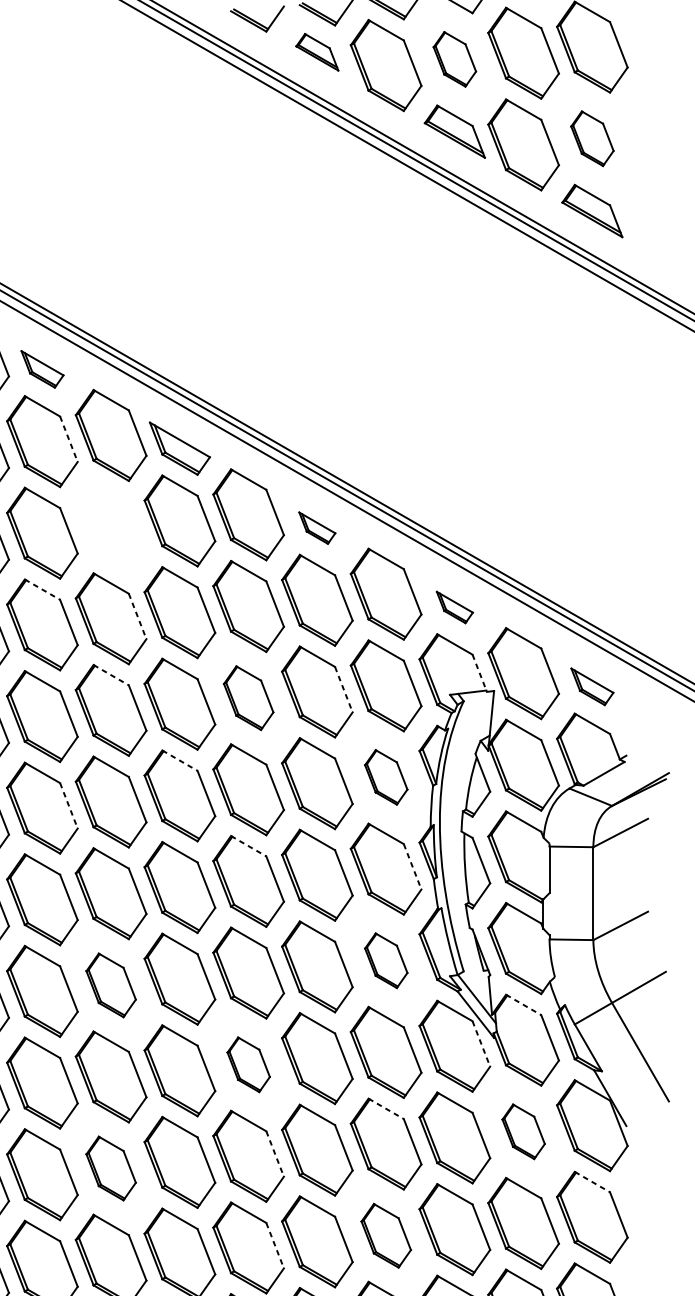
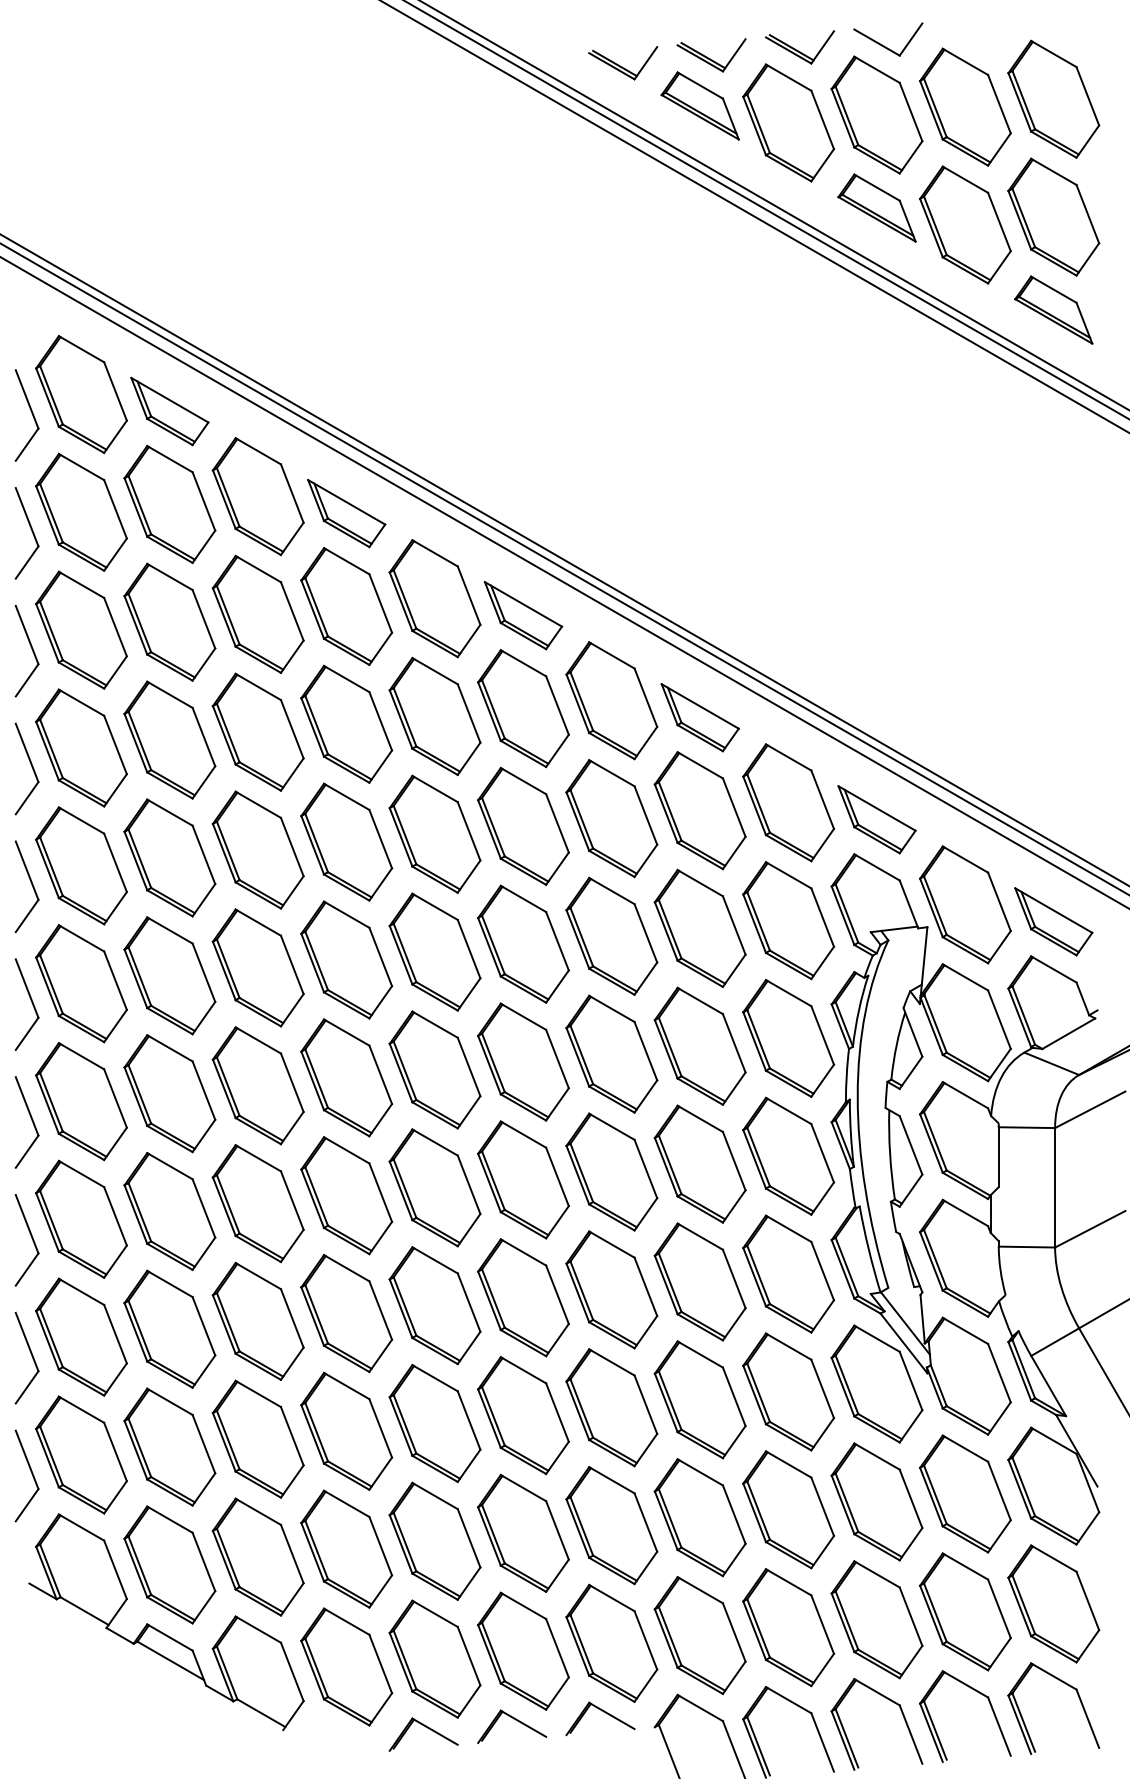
part: (316, 51) -> (699, 105), size x1.43
part: (454, 58) -> (876, 114), size x1.67
part: (592, 138) -> (1053, 216), size x1.67
part: (42, 369) -> (346, 513), size x1.43
line: (68, 439) -> (380, 603), dashed -> solid
part: (110, 526) -> (434, 715), added
part: (316, 527) -> (699, 717), size x1.67
line: (43, 590) -> (347, 797), dashed -> solid
part: (454, 607) -> (876, 819), size x1.67
line: (137, 616) -> (469, 831), dashed -> solid
line: (479, 673) -> (908, 904), dashed -> solid
line: (111, 675) -> (435, 907), dashed -> solid
part: (592, 686) -> (1053, 921), size x1.43
line: (344, 689) -> (734, 925), dashed -> solid
part: (248, 698) -> (611, 936), size x1.43
line: (179, 761) -> (523, 1017), dashed -> solid
part: (386, 776) -> (788, 1037), size x1.67
line: (68, 806) -> (380, 1075), dashed -> solid
line: (249, 846) -> (612, 1127), dashed -> solid
line: (412, 866) -> (822, 1153), dashed -> solid
part: (386, 960) -> (788, 1273), size x1.67
part: (110, 985) -> (434, 1305), size x1.43
line: (523, 1005) -> (965, 1331), dashed -> solid
line: (481, 1044) -> (911, 1381), dashed -> solid
part: (248, 1064) -> (611, 1407), size x1.67
line: (386, 1108) -> (789, 1464), dashed -> solid
part: (523, 1131) -> (965, 1493), size x1.67
line: (275, 1154) -> (646, 1523), dashed -> solid
part: (110, 1167) -> (434, 1540), size x1.43
line: (592, 1181) -> (1054, 1558), dashed -> solid
part: (386, 1235) -> (788, 1627), size x1.43
line: (275, 1245) -> (646, 1640), dashed -> solid

